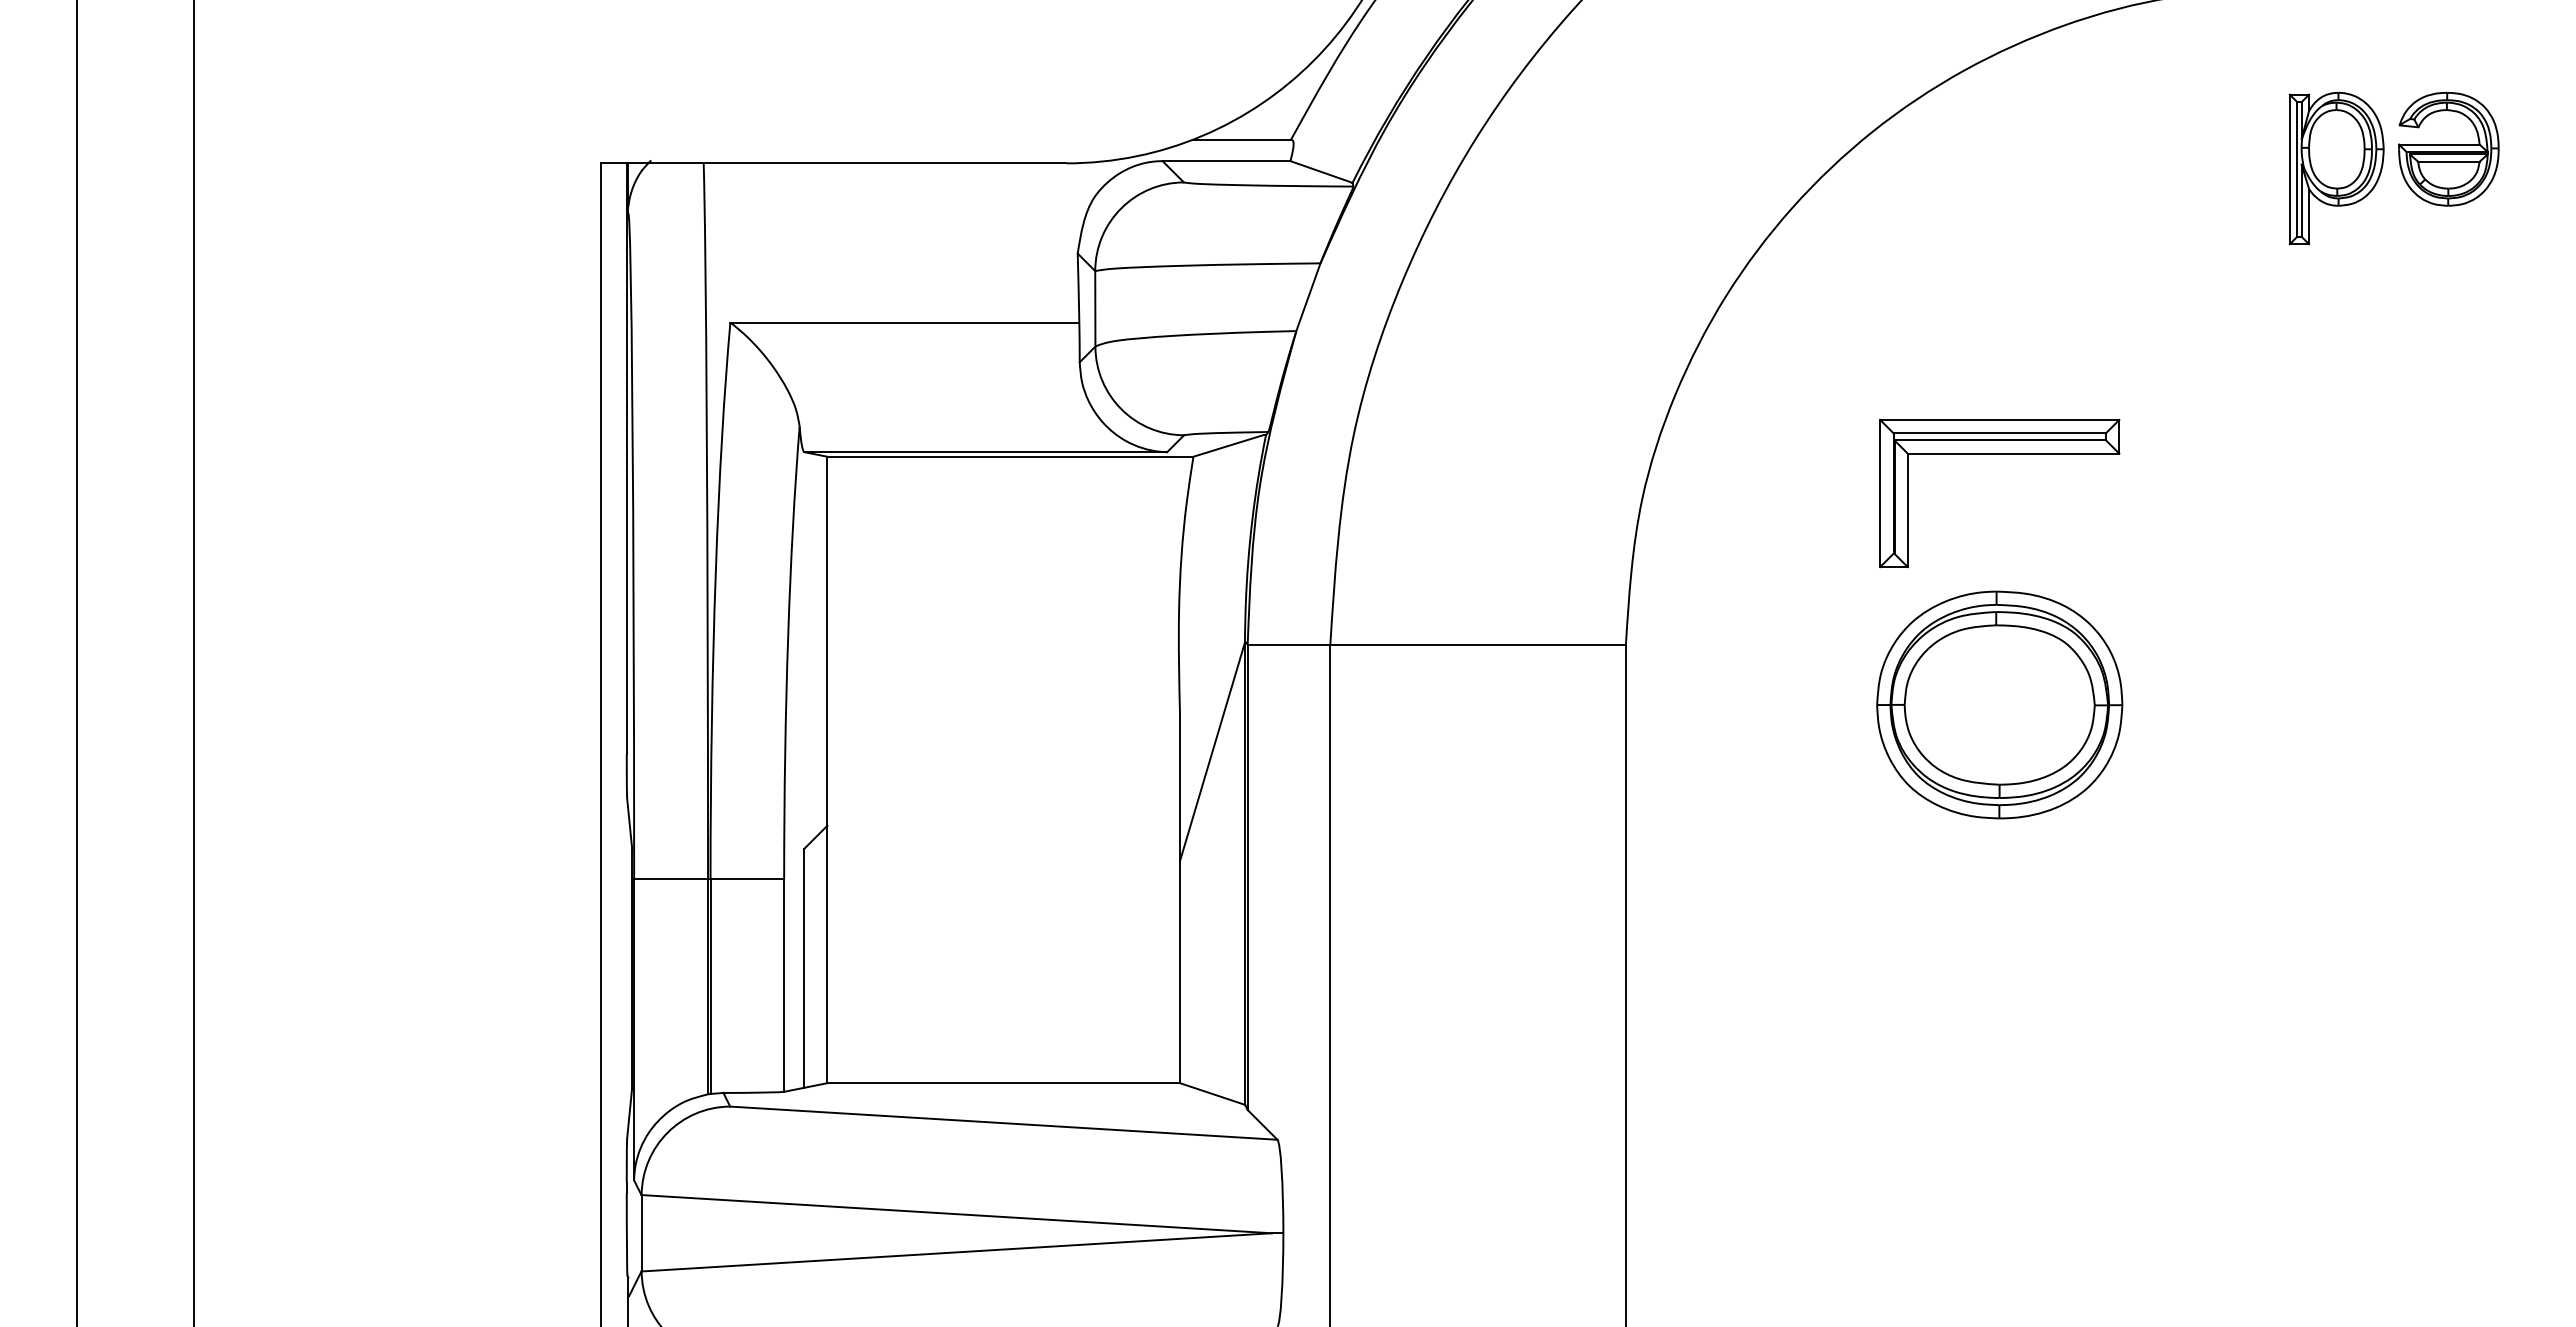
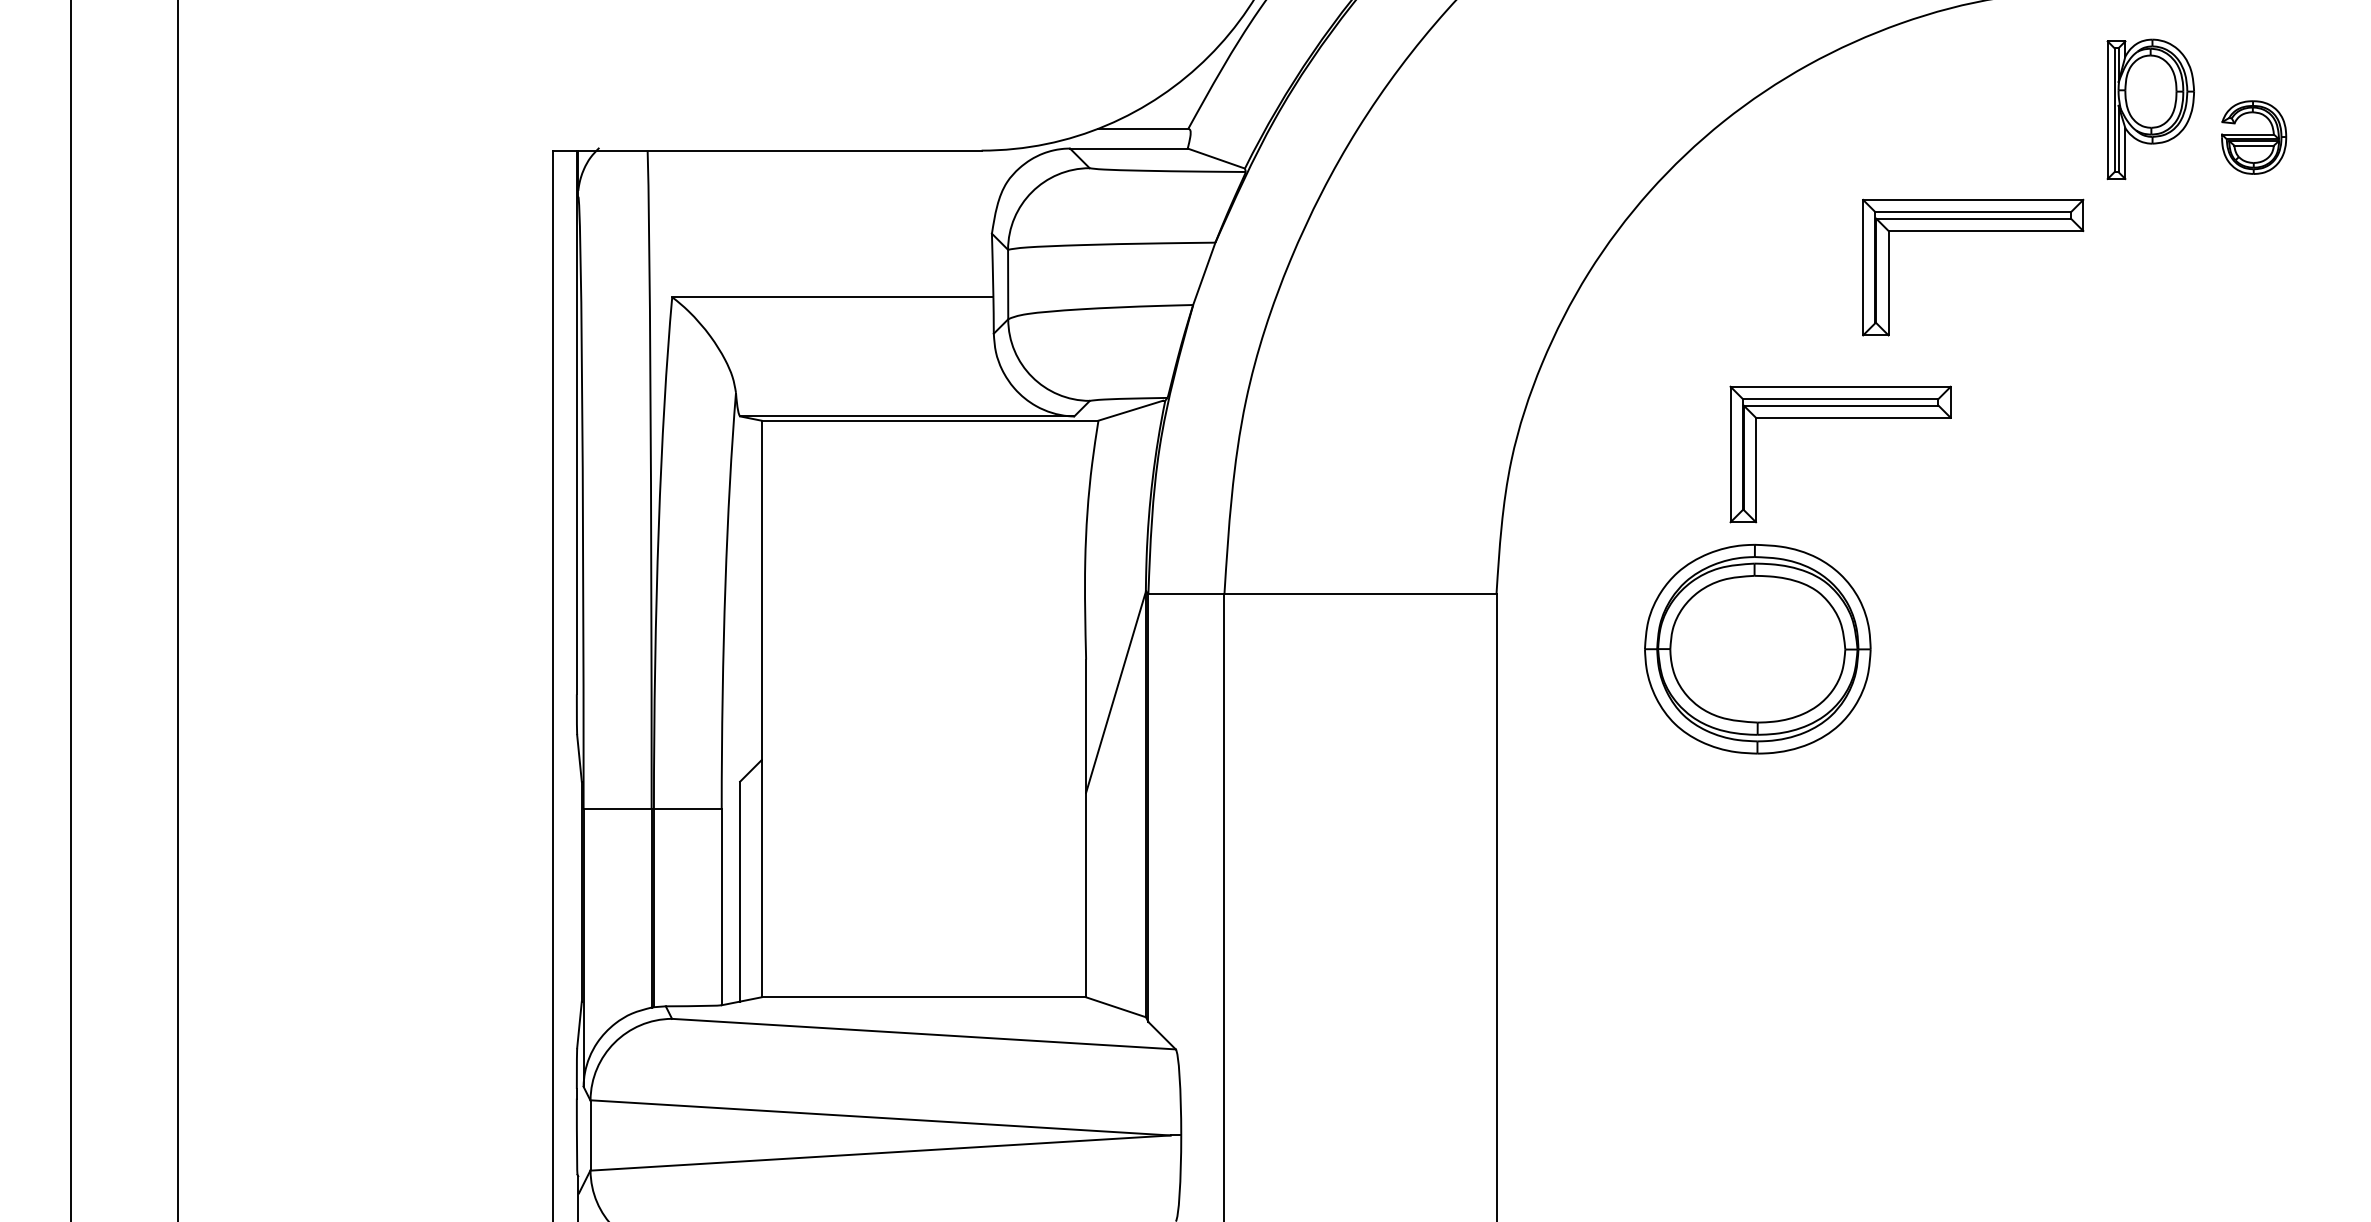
part: (2448, 148) -> (2253, 136), size x0.7
part: (2336, 168) -> (2150, 109), moved
part: (2143, 251) -> (1972, 231), added
part: (1999, 704) -> (1757, 648), moved

